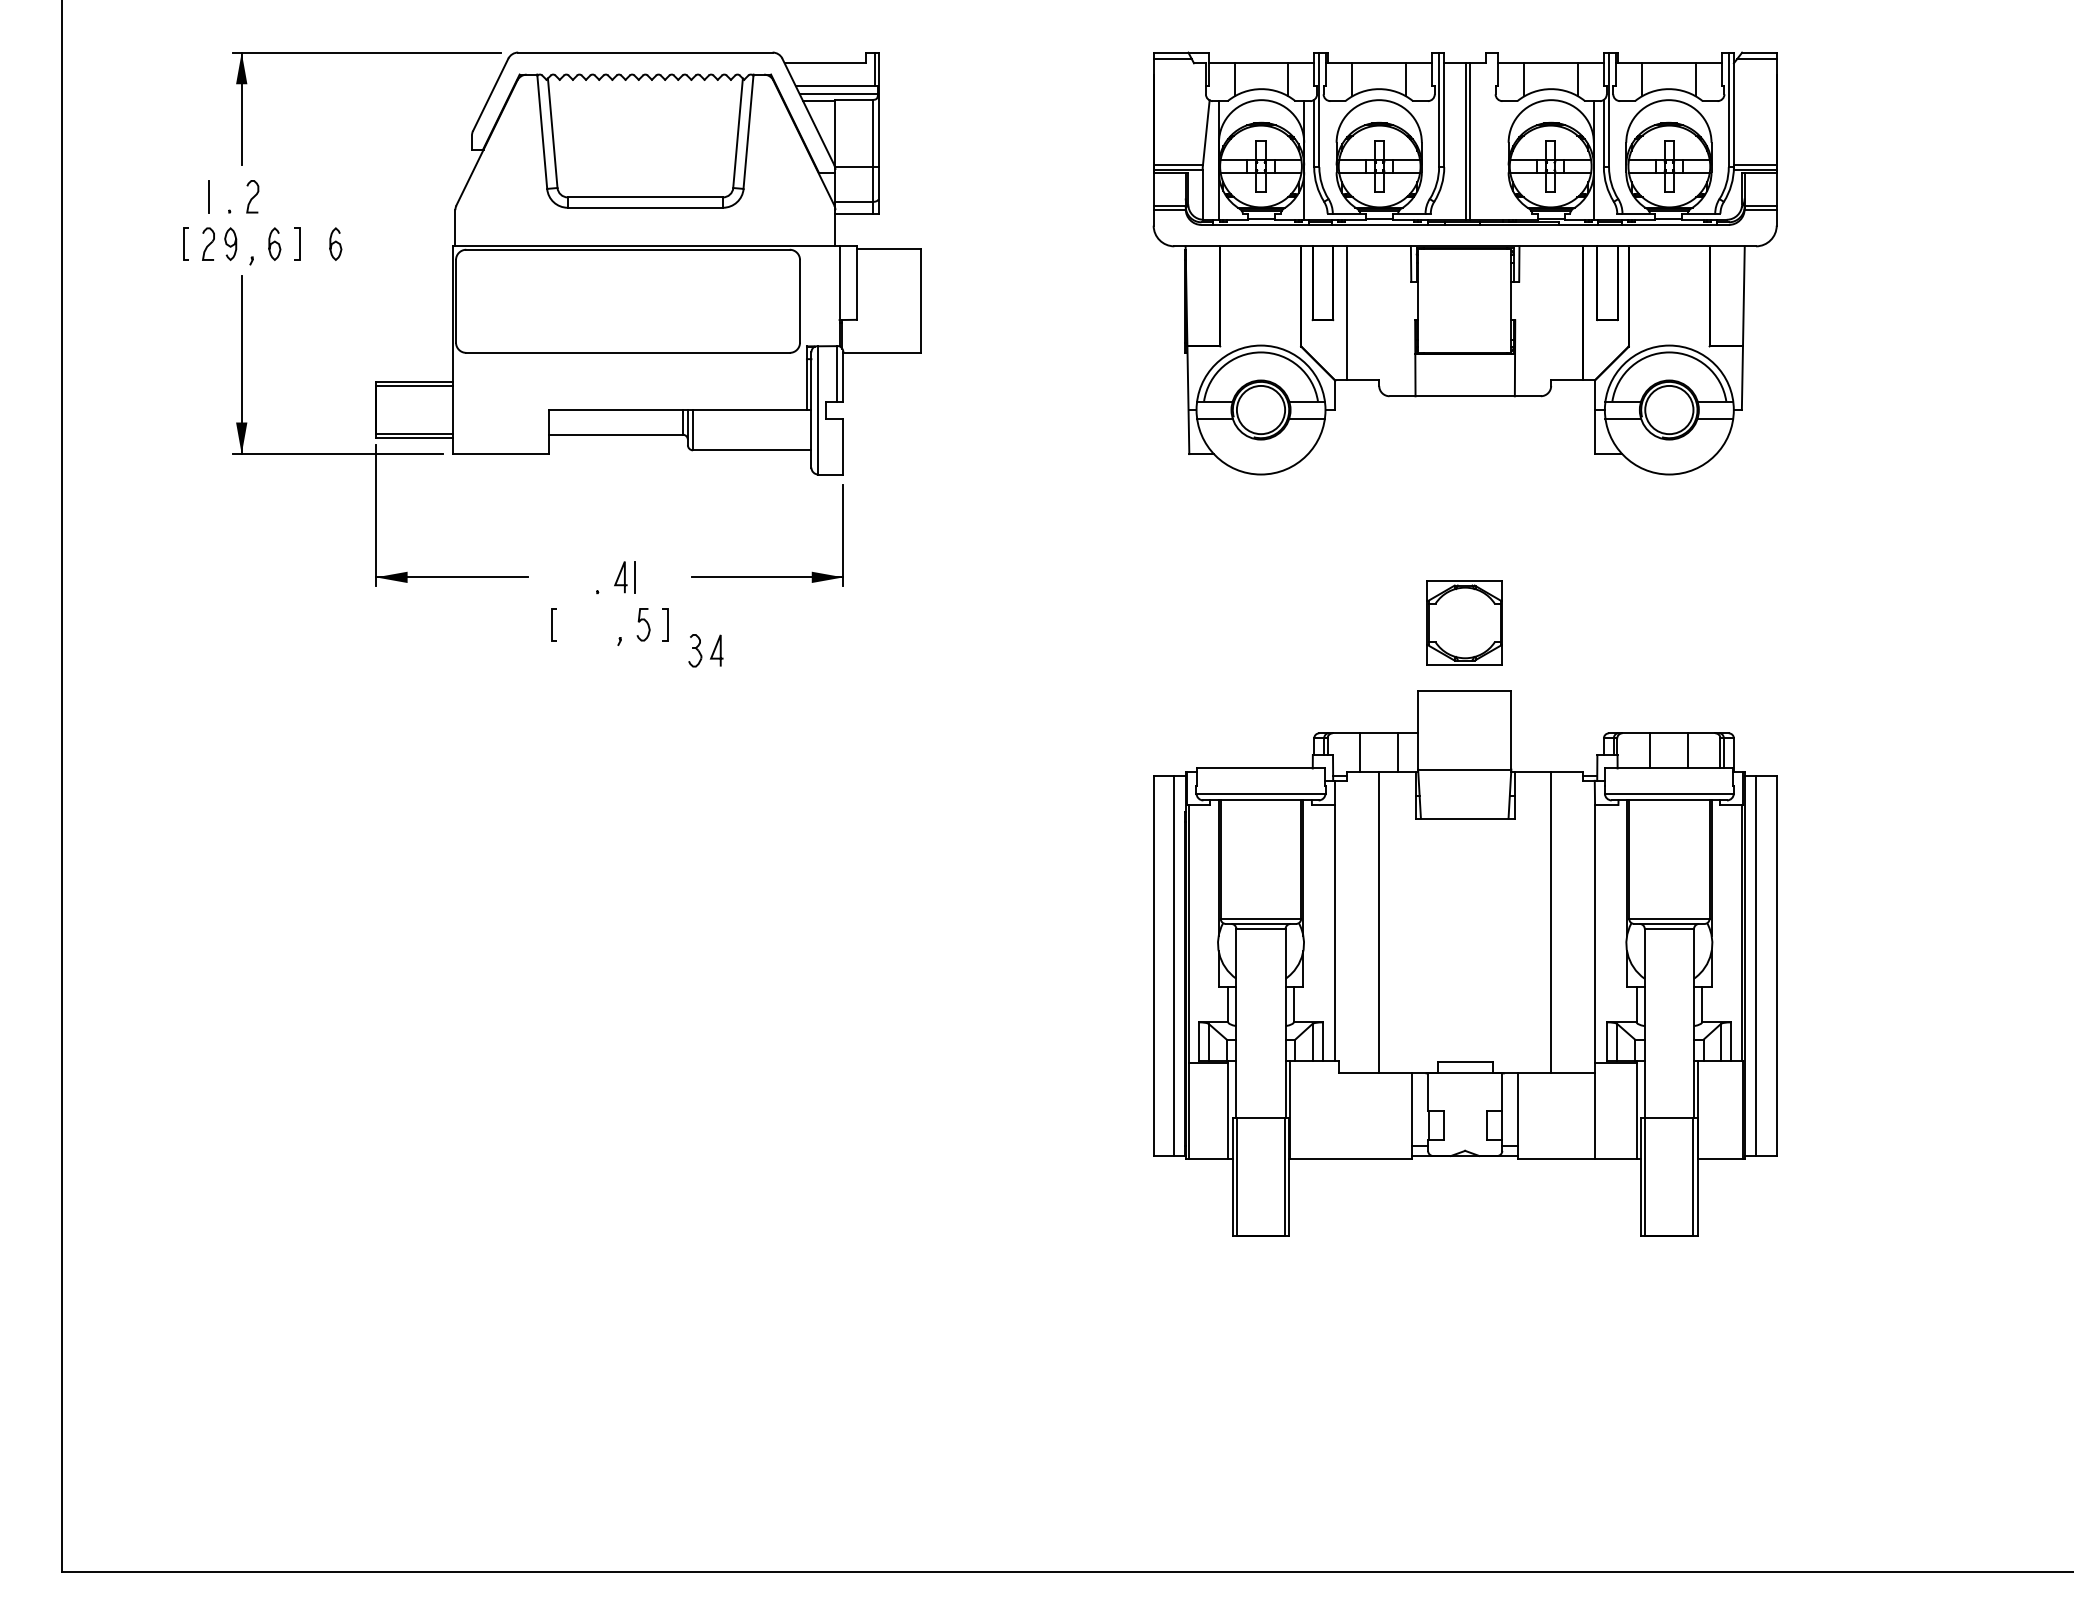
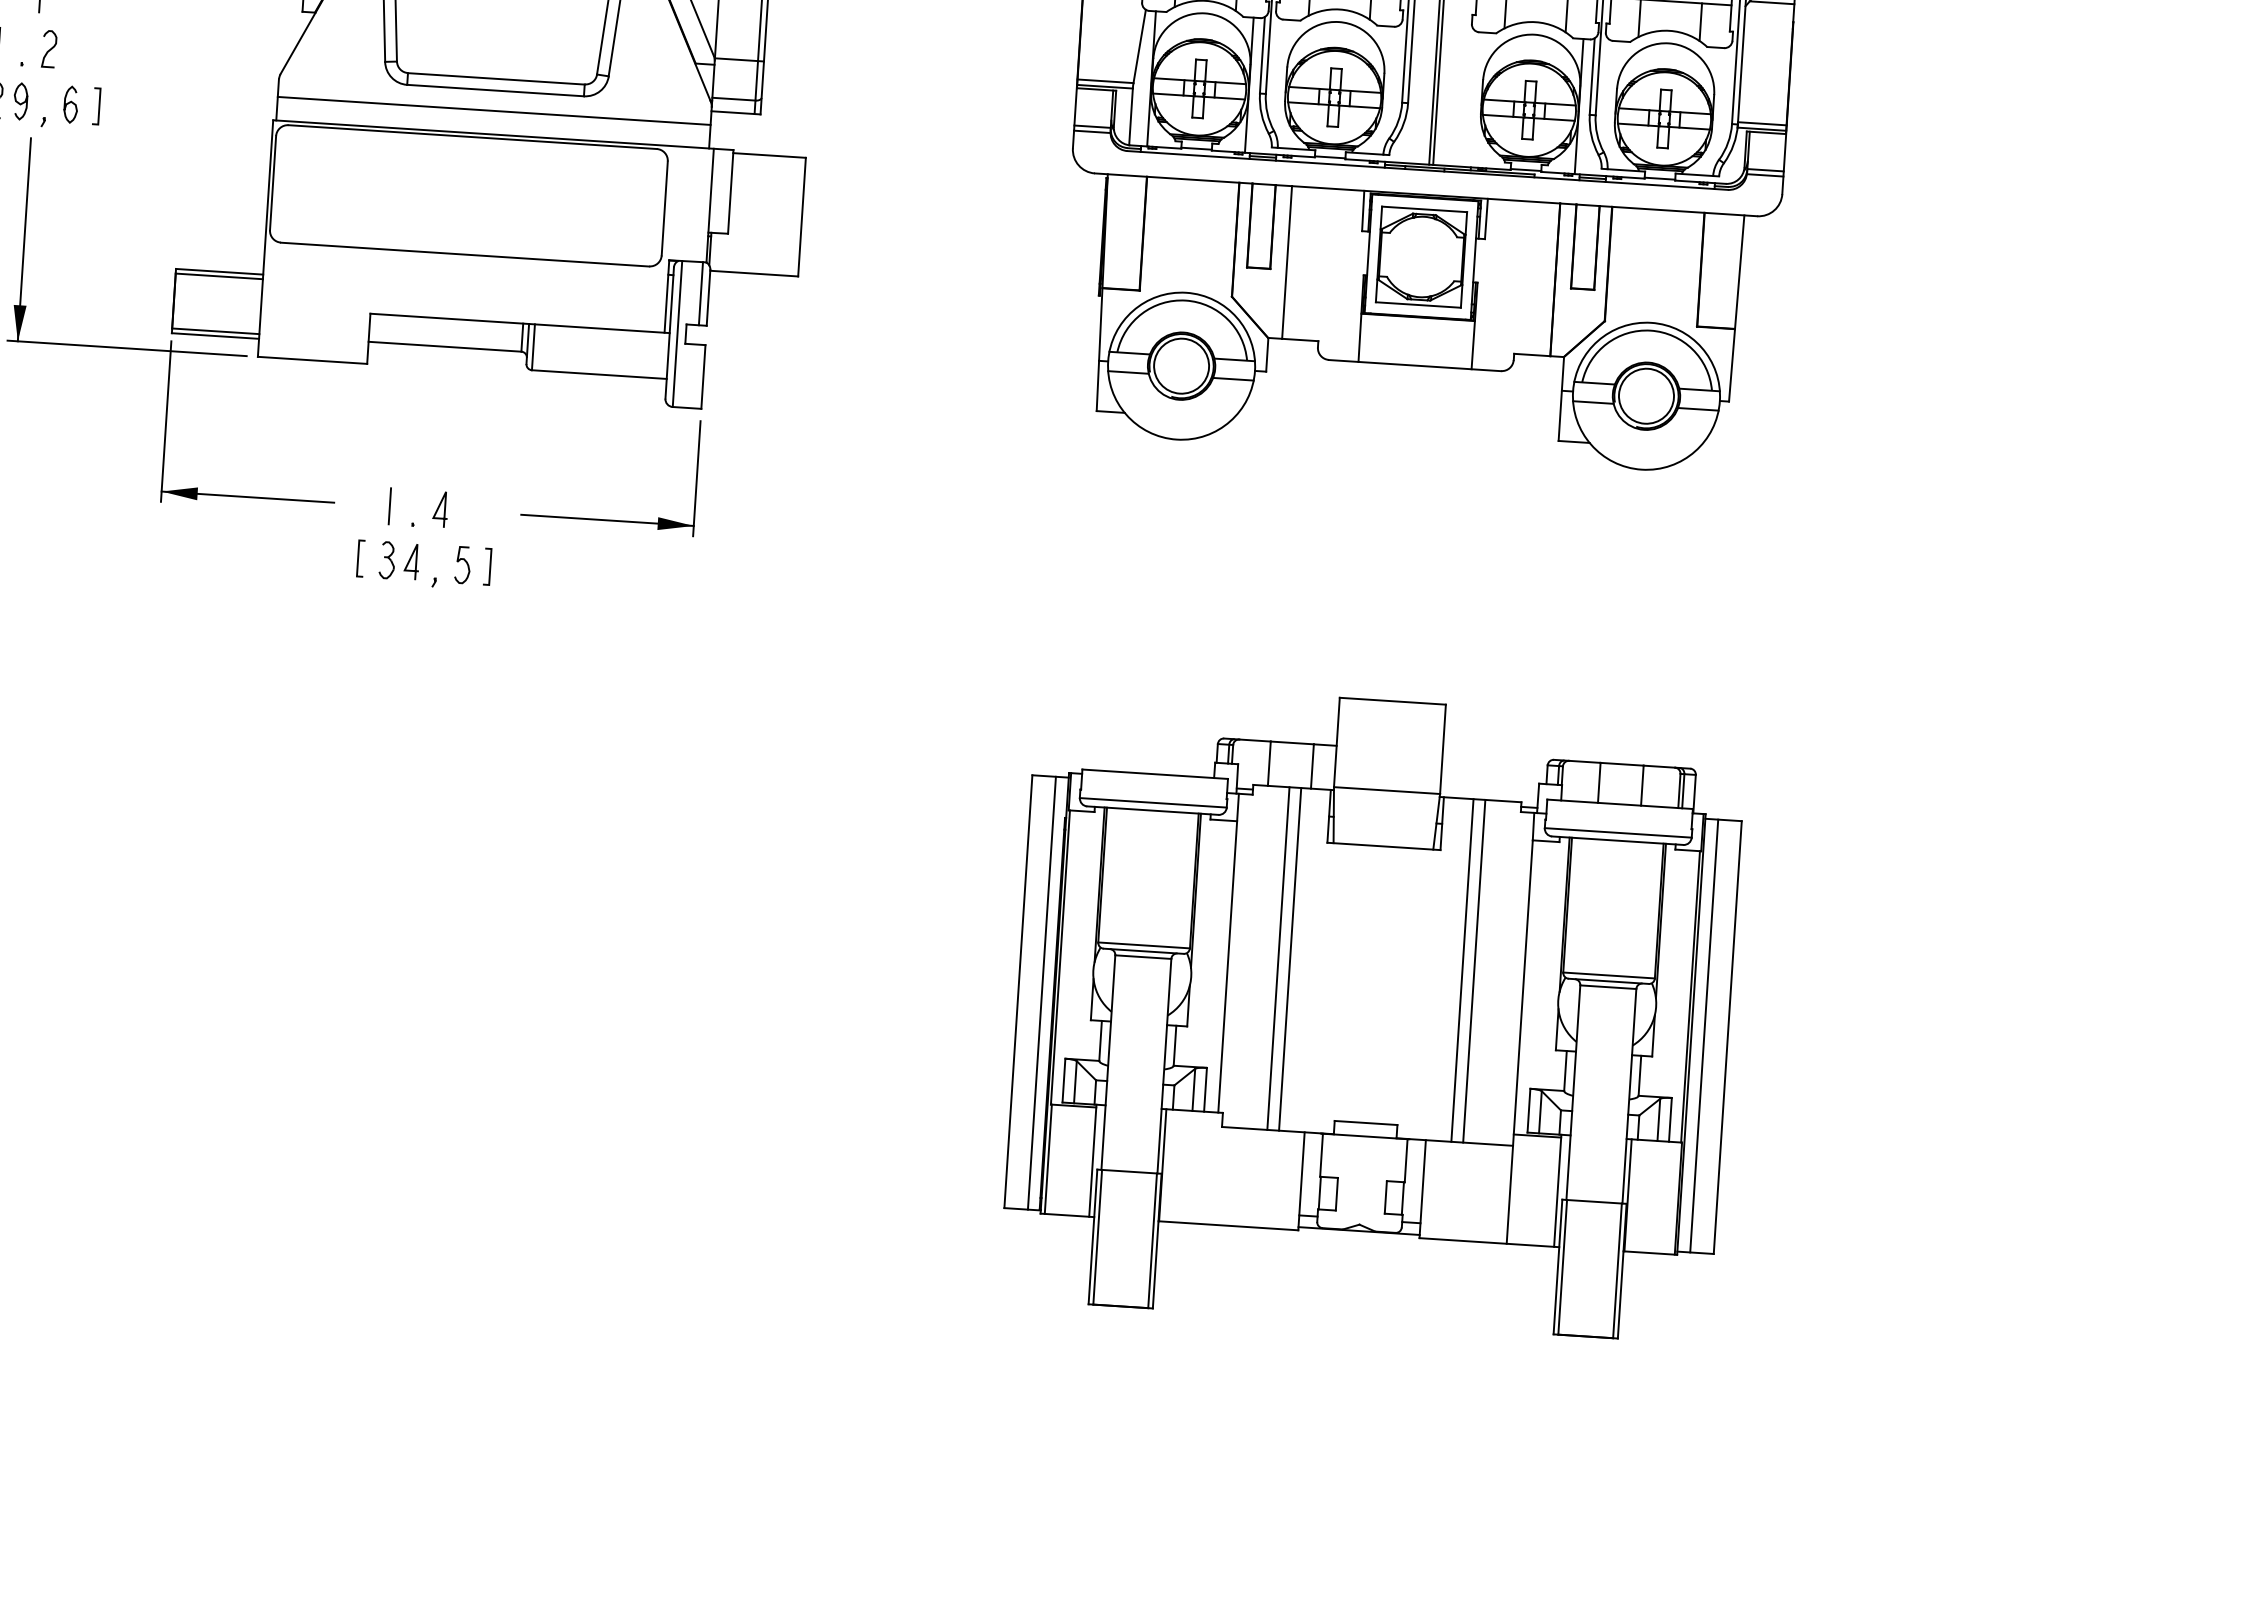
line: (645, 225) -> (494, 110), added
curve: (335, 242) -> (140, 107), removed
line: (634, 577) -> (388, 506), moved
part: (1464, 622) -> (1421, 256), moved
part: (705, 650) -> (398, 560), moved
line: (1389, 922) -> (1290, 959), added
line: (1540, 922) -> (1462, 970), added

